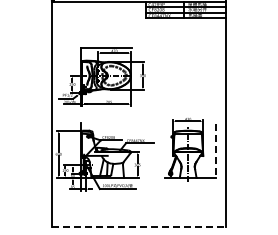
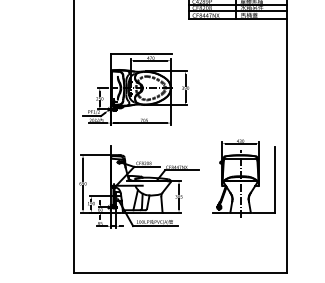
line: (216, 151) -> (275, 180), dashed -> solid
line: (139, 227) -> (181, 272), dashed -> solid

